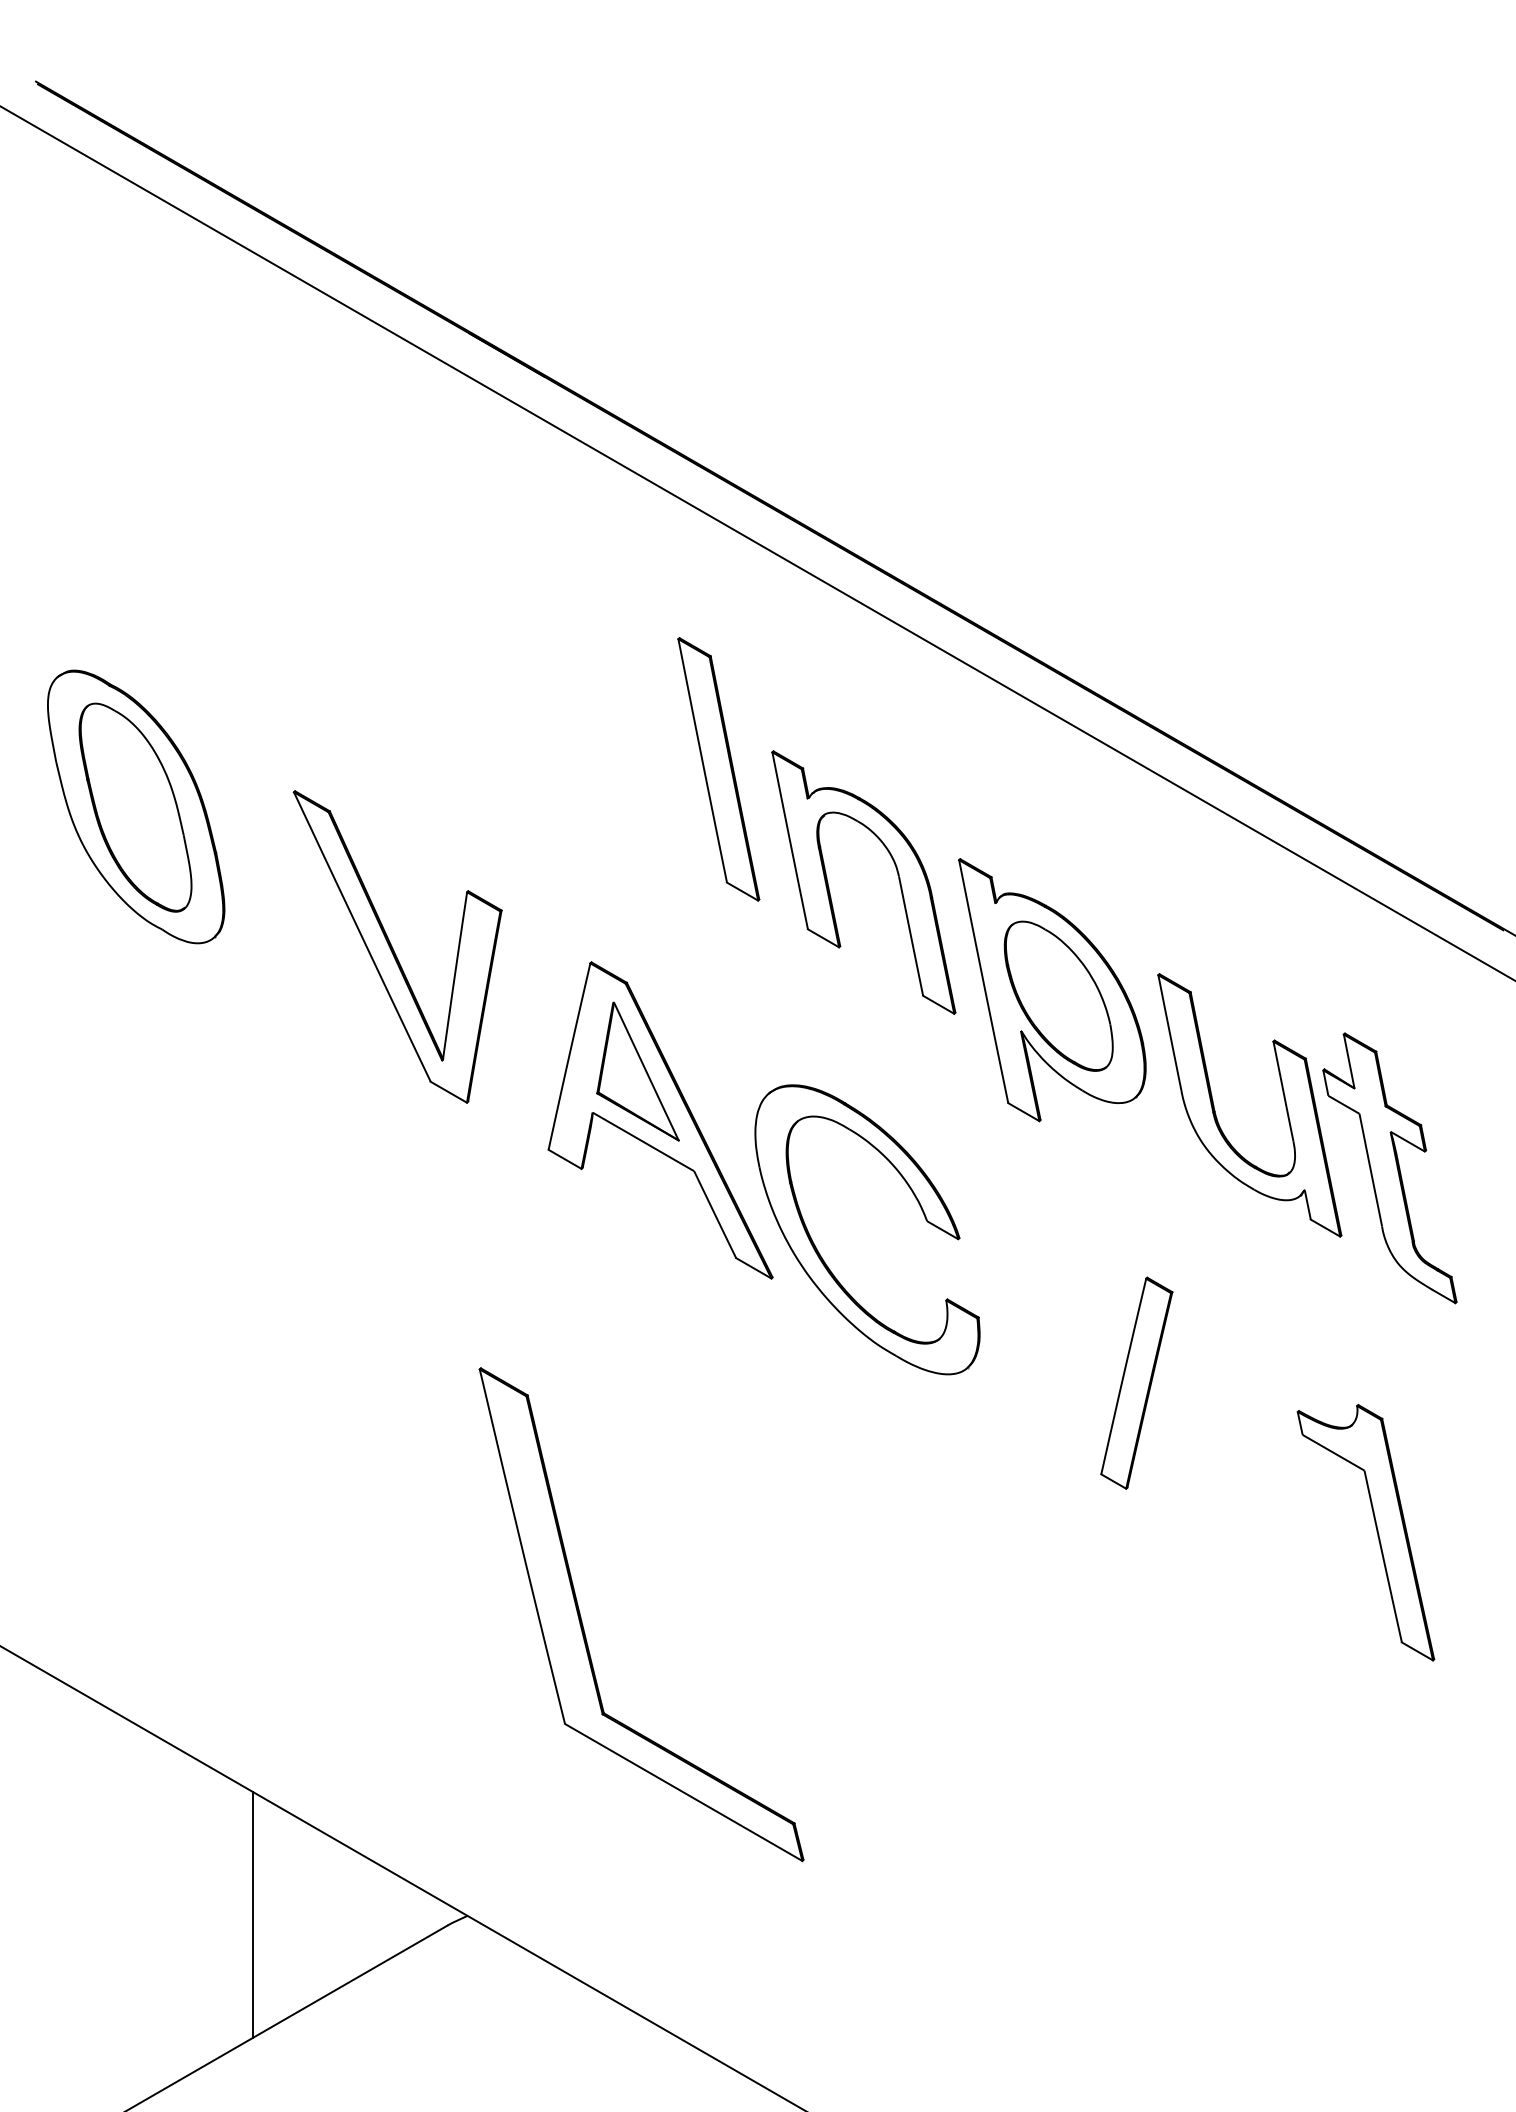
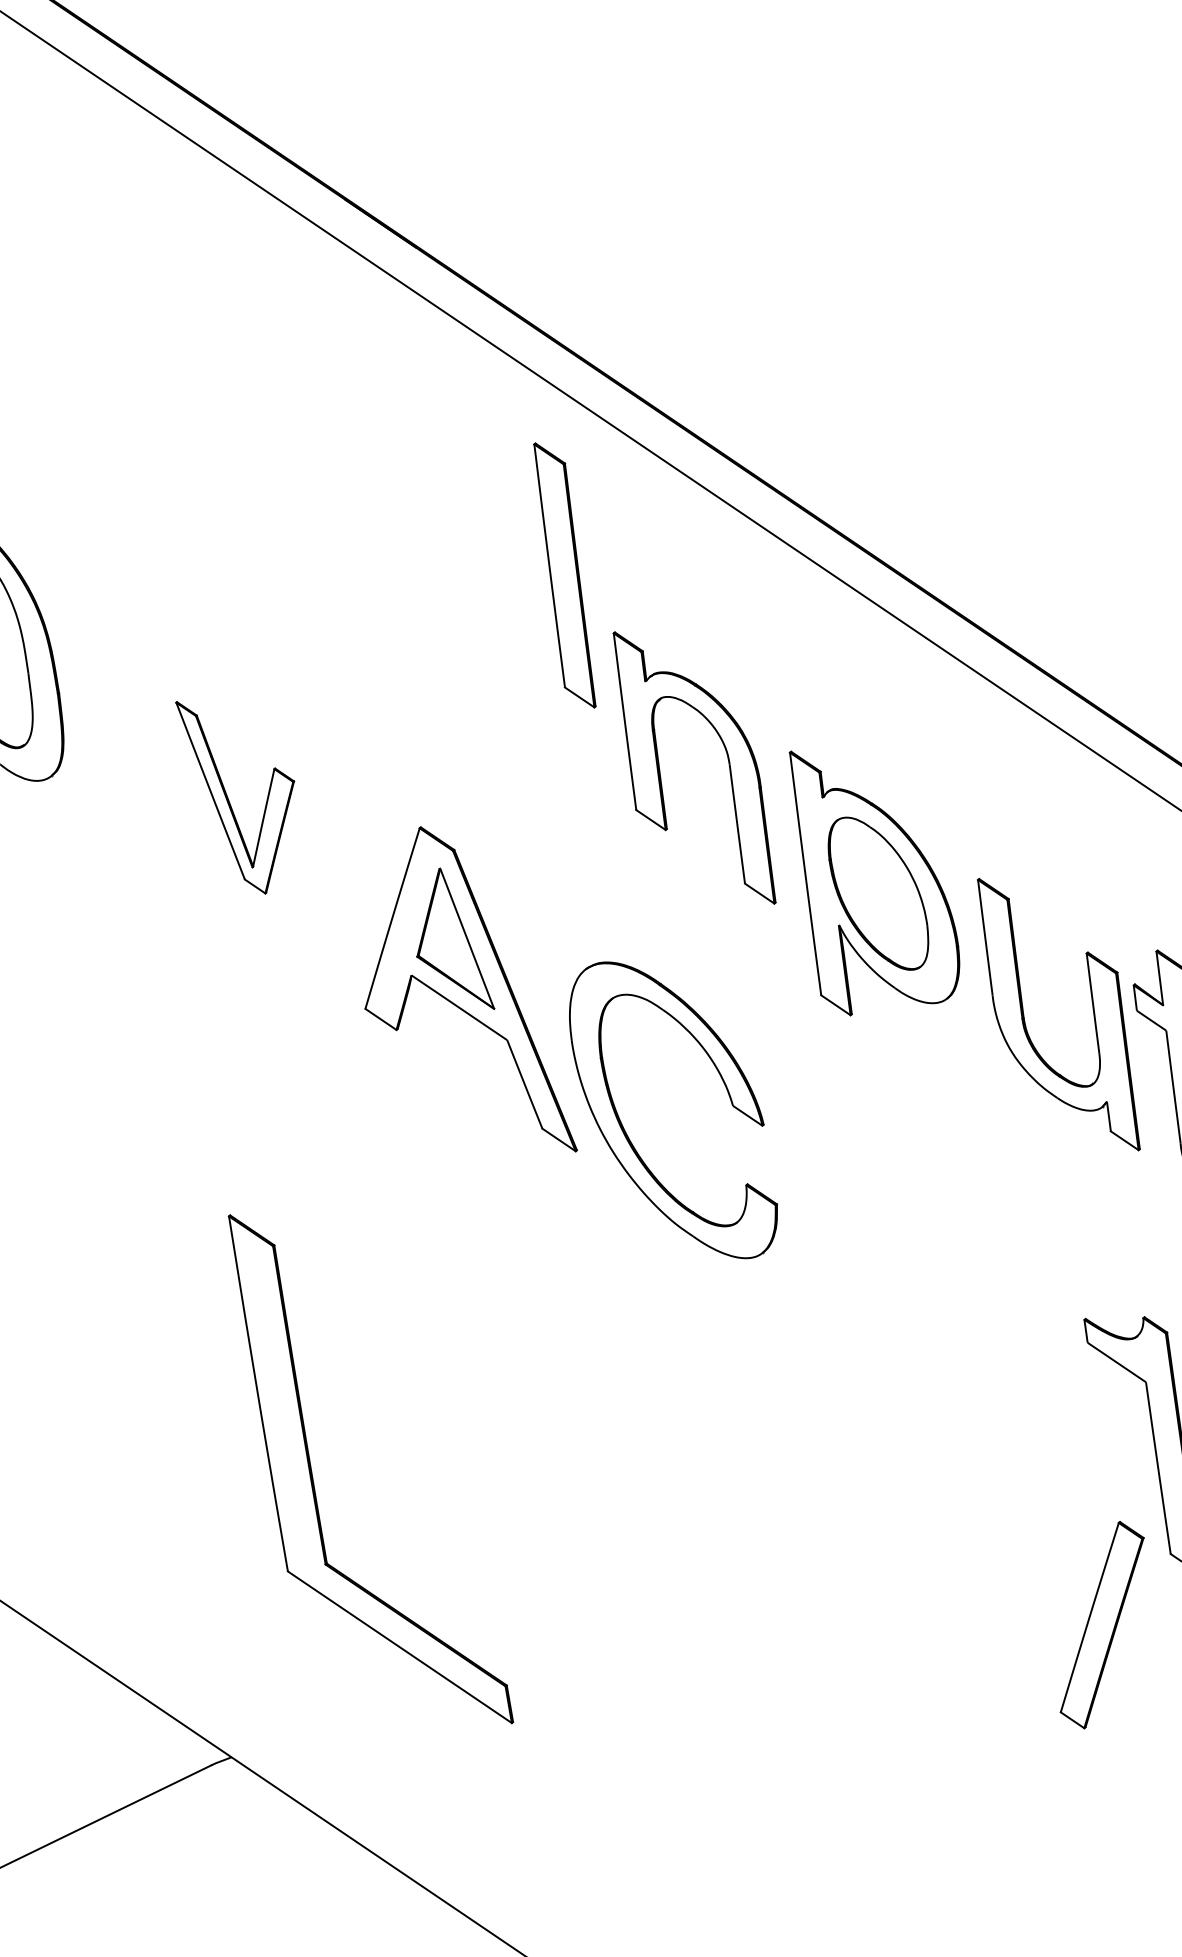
part: (718, 769) -> (564, 575), moved
part: (397, 946) -> (231, 798), size x0.6
part: (1136, 1382) -> (1101, 1624), moved
part: (583, 1624) -> (313, 1474), moved
line: (252, 1914) -> (19, 1740), removed

